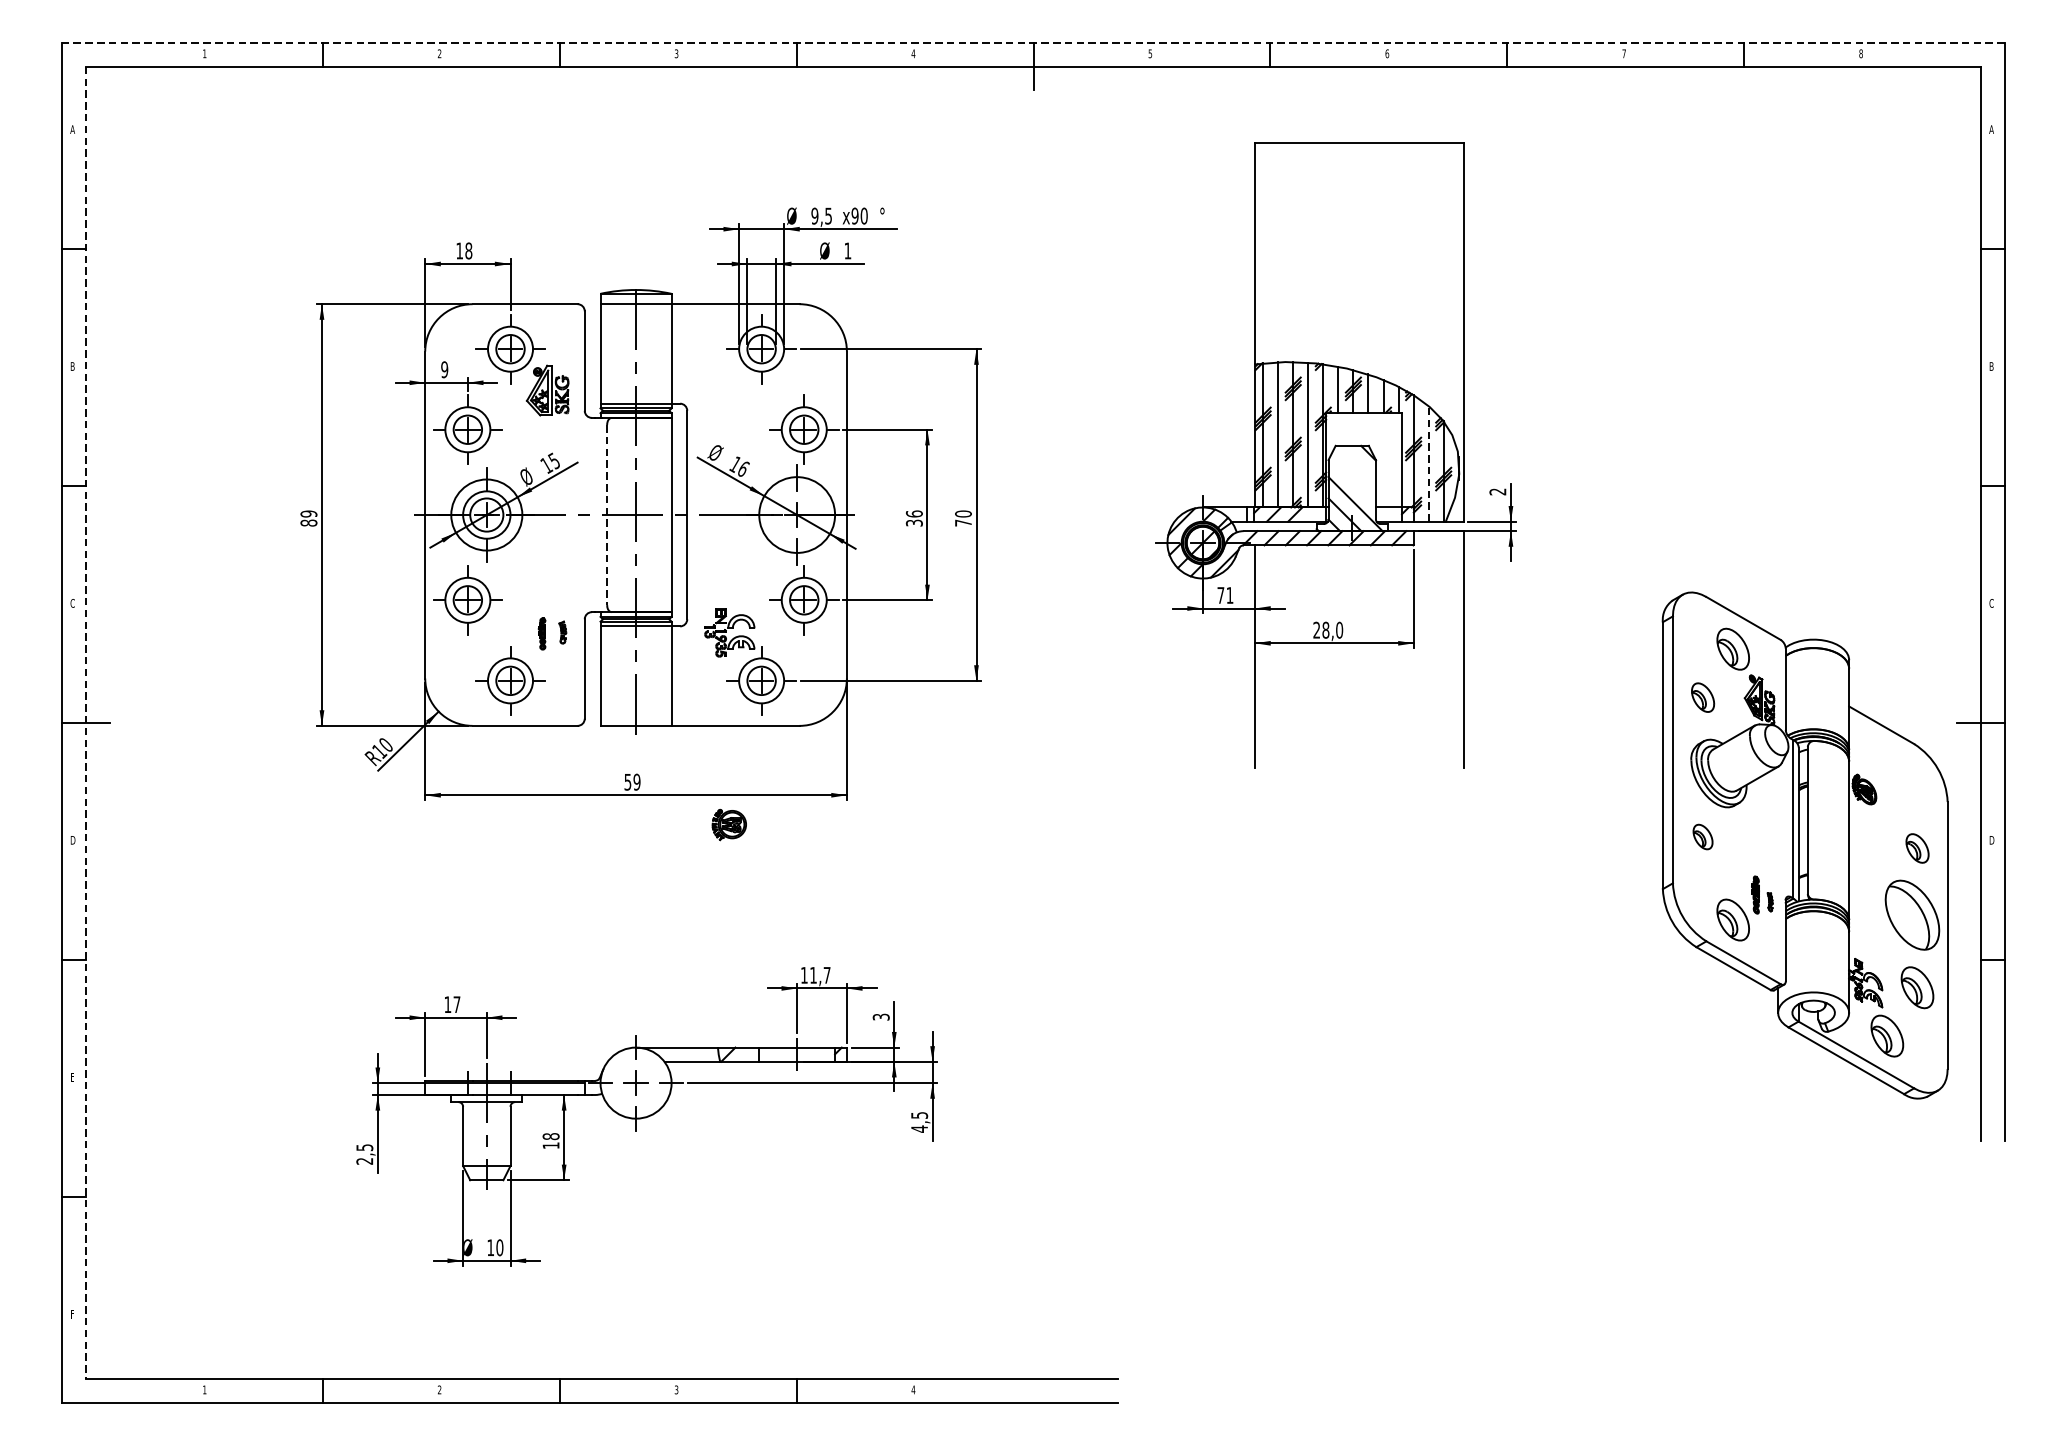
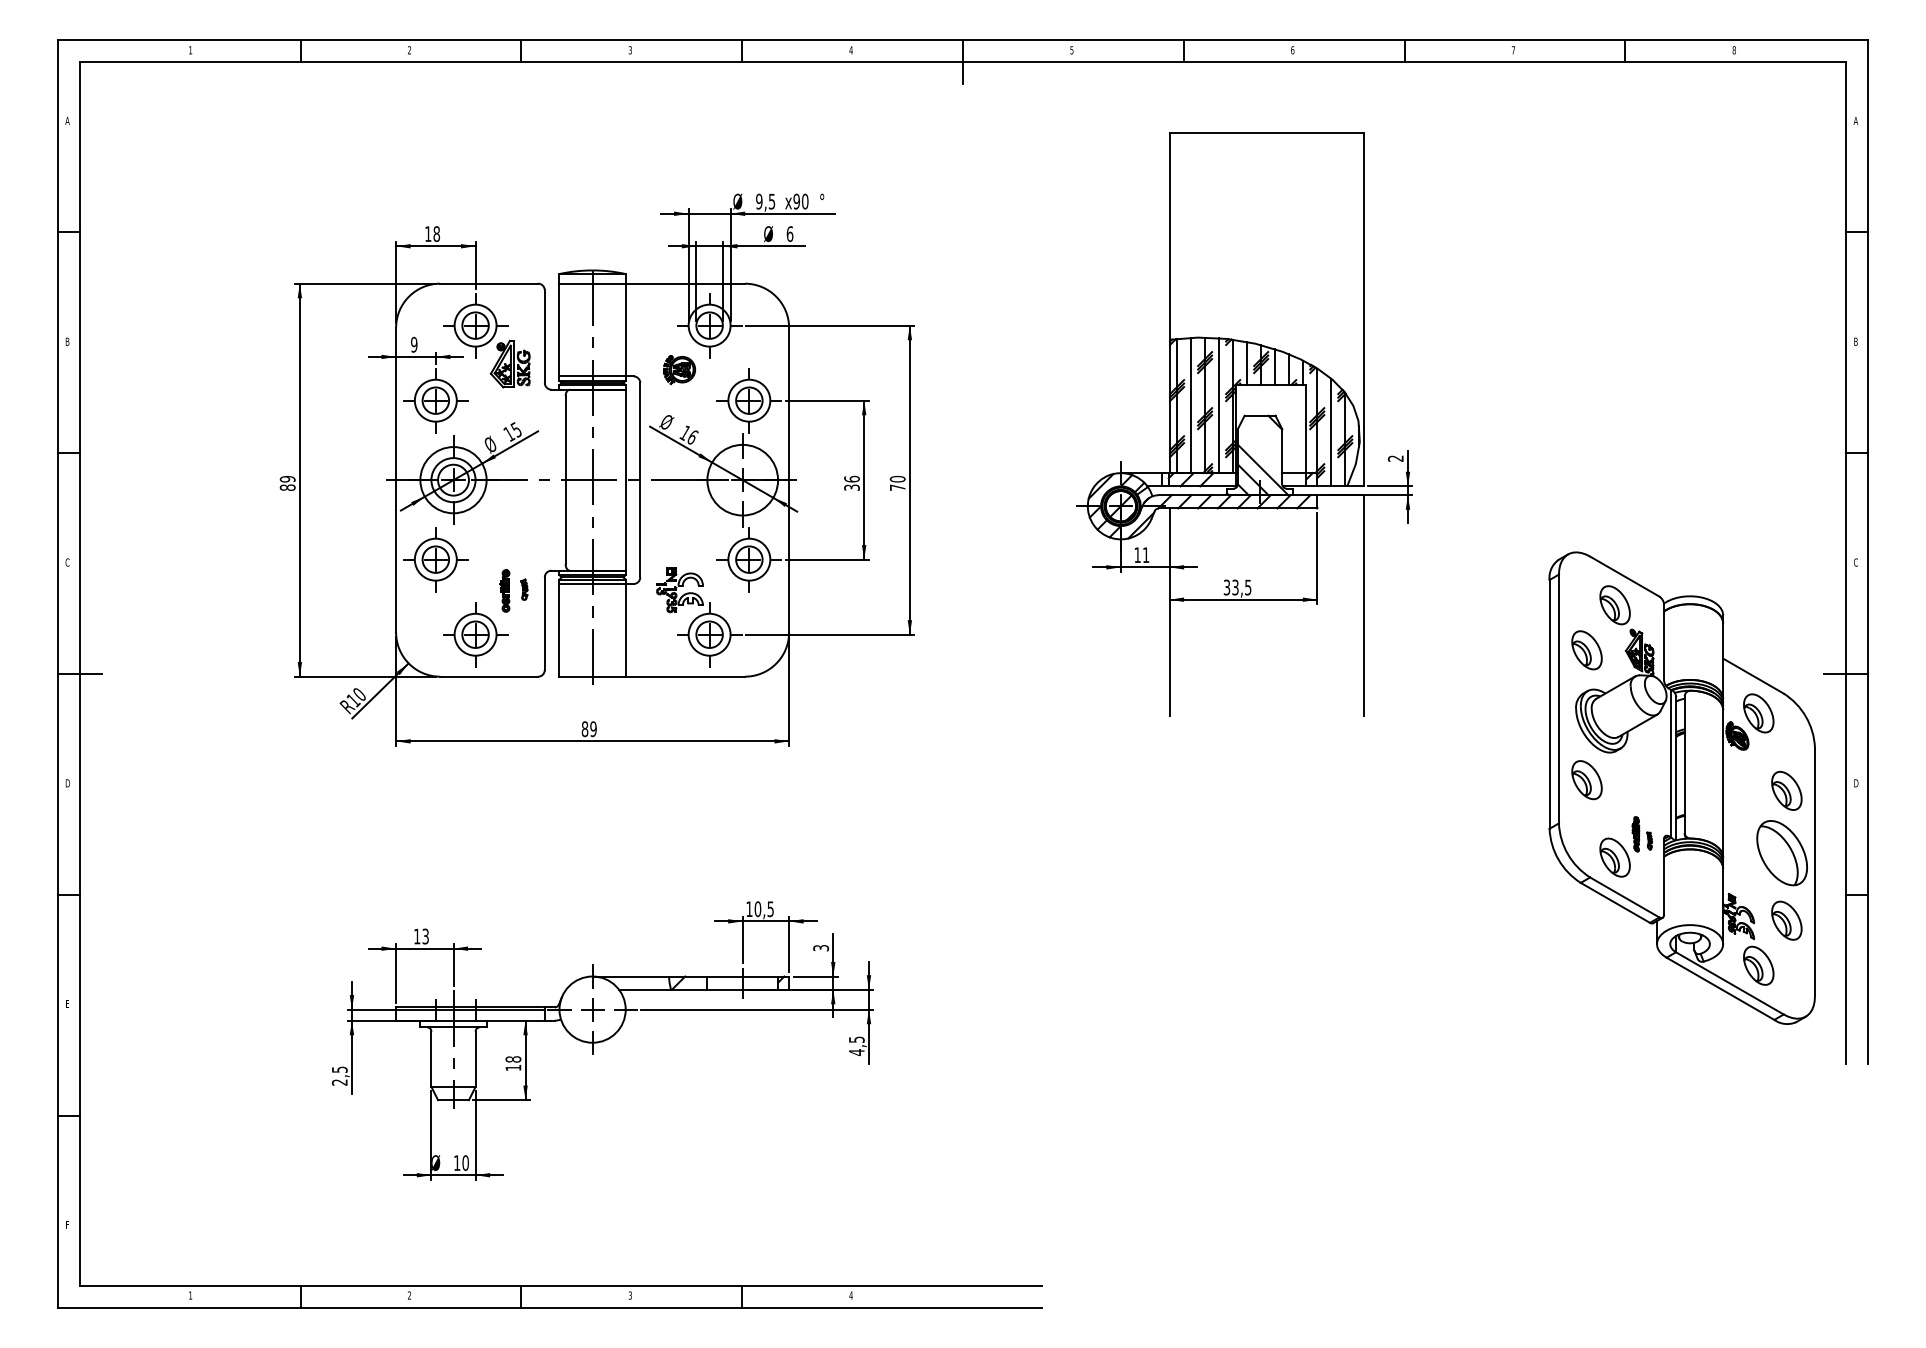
line: (1032, 43) -> (962, 40), dashed -> solid
text: (847, 250) -> (789, 233), 1 -> 6
line: (1428, 463) -> (1331, 432), dashed -> solid
line: (606, 515) -> (565, 480), dashed -> solid
text: (1220, 594) -> (1137, 554), 71 -> 11
text: (1328, 630) -> (1237, 587), 28,0 -> 33,5
part: (541, 633) -> (504, 590), size x1.43
part: (1702, 697) -> (1586, 650), size x1.43
line: (85, 723) -> (79, 674), dashed -> solid
part: (1887, 765) -> (1758, 713), added
text: (627, 782) -> (584, 729), 59 -> 89
part: (729, 825) -> (679, 370), moved
part: (1702, 837) -> (1586, 780), size x1.67
part: (1917, 848) -> (1786, 790), size x1.43
text: (819, 975) -> (763, 909), 11,7 -> 10,5
text: (456, 1004) -> (425, 936), 17 -> 13

